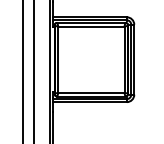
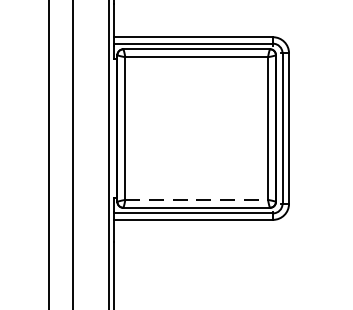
line: (91, 92) -> (196, 199), solid -> dashed

